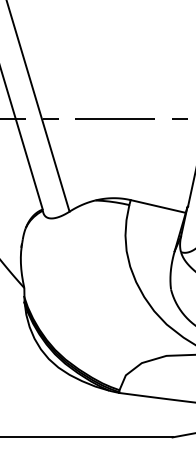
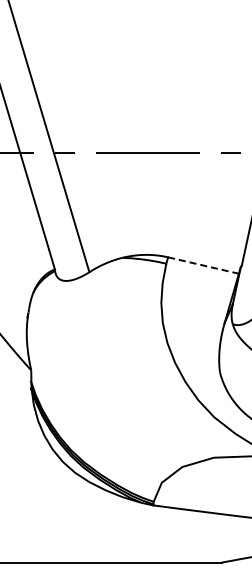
line: (159, 206) -> (204, 265), solid -> dashed

